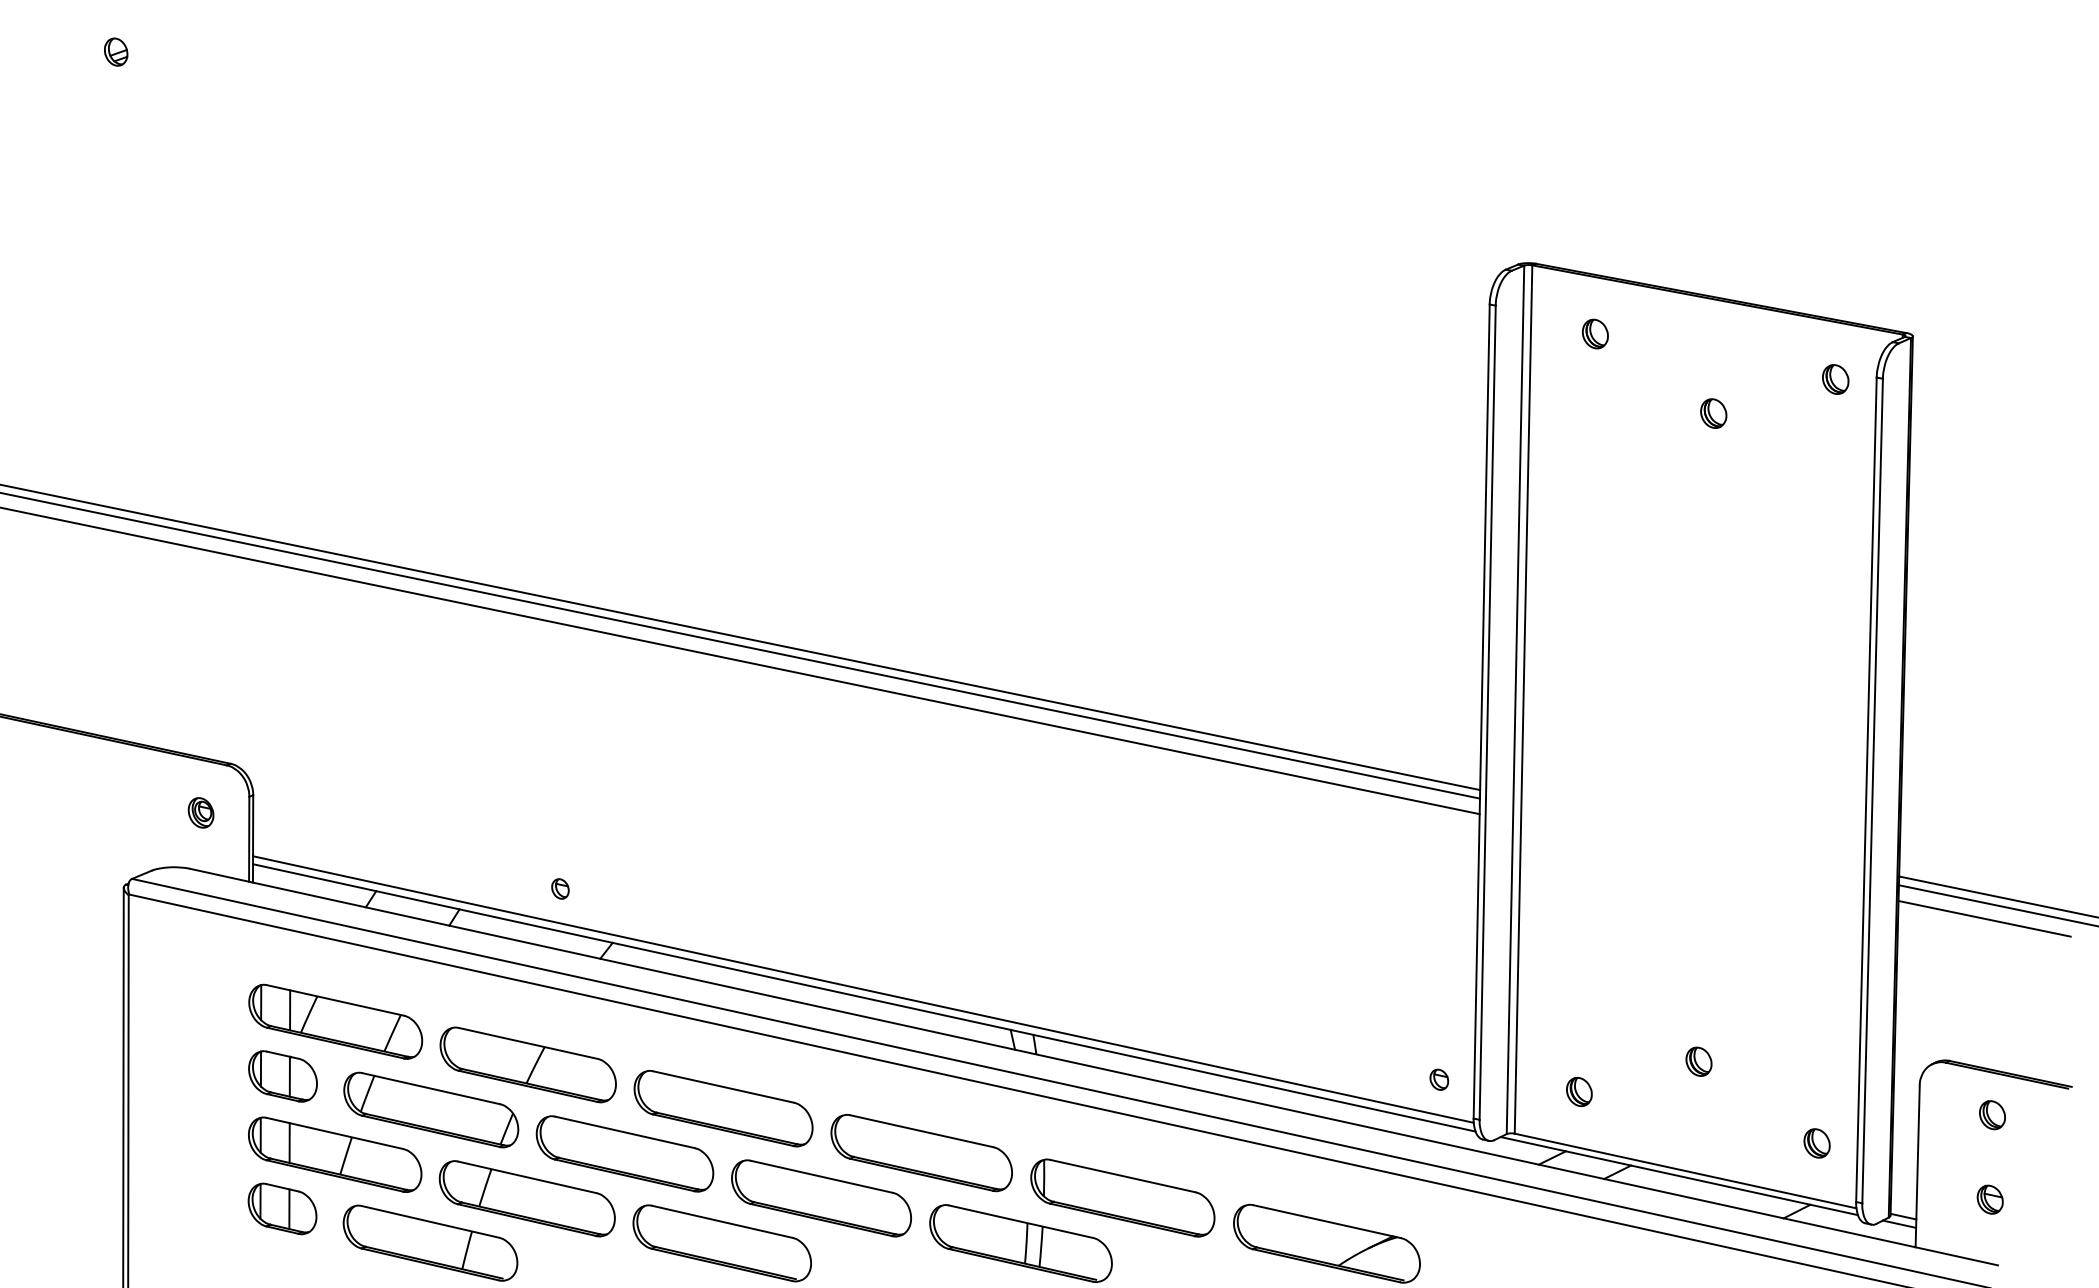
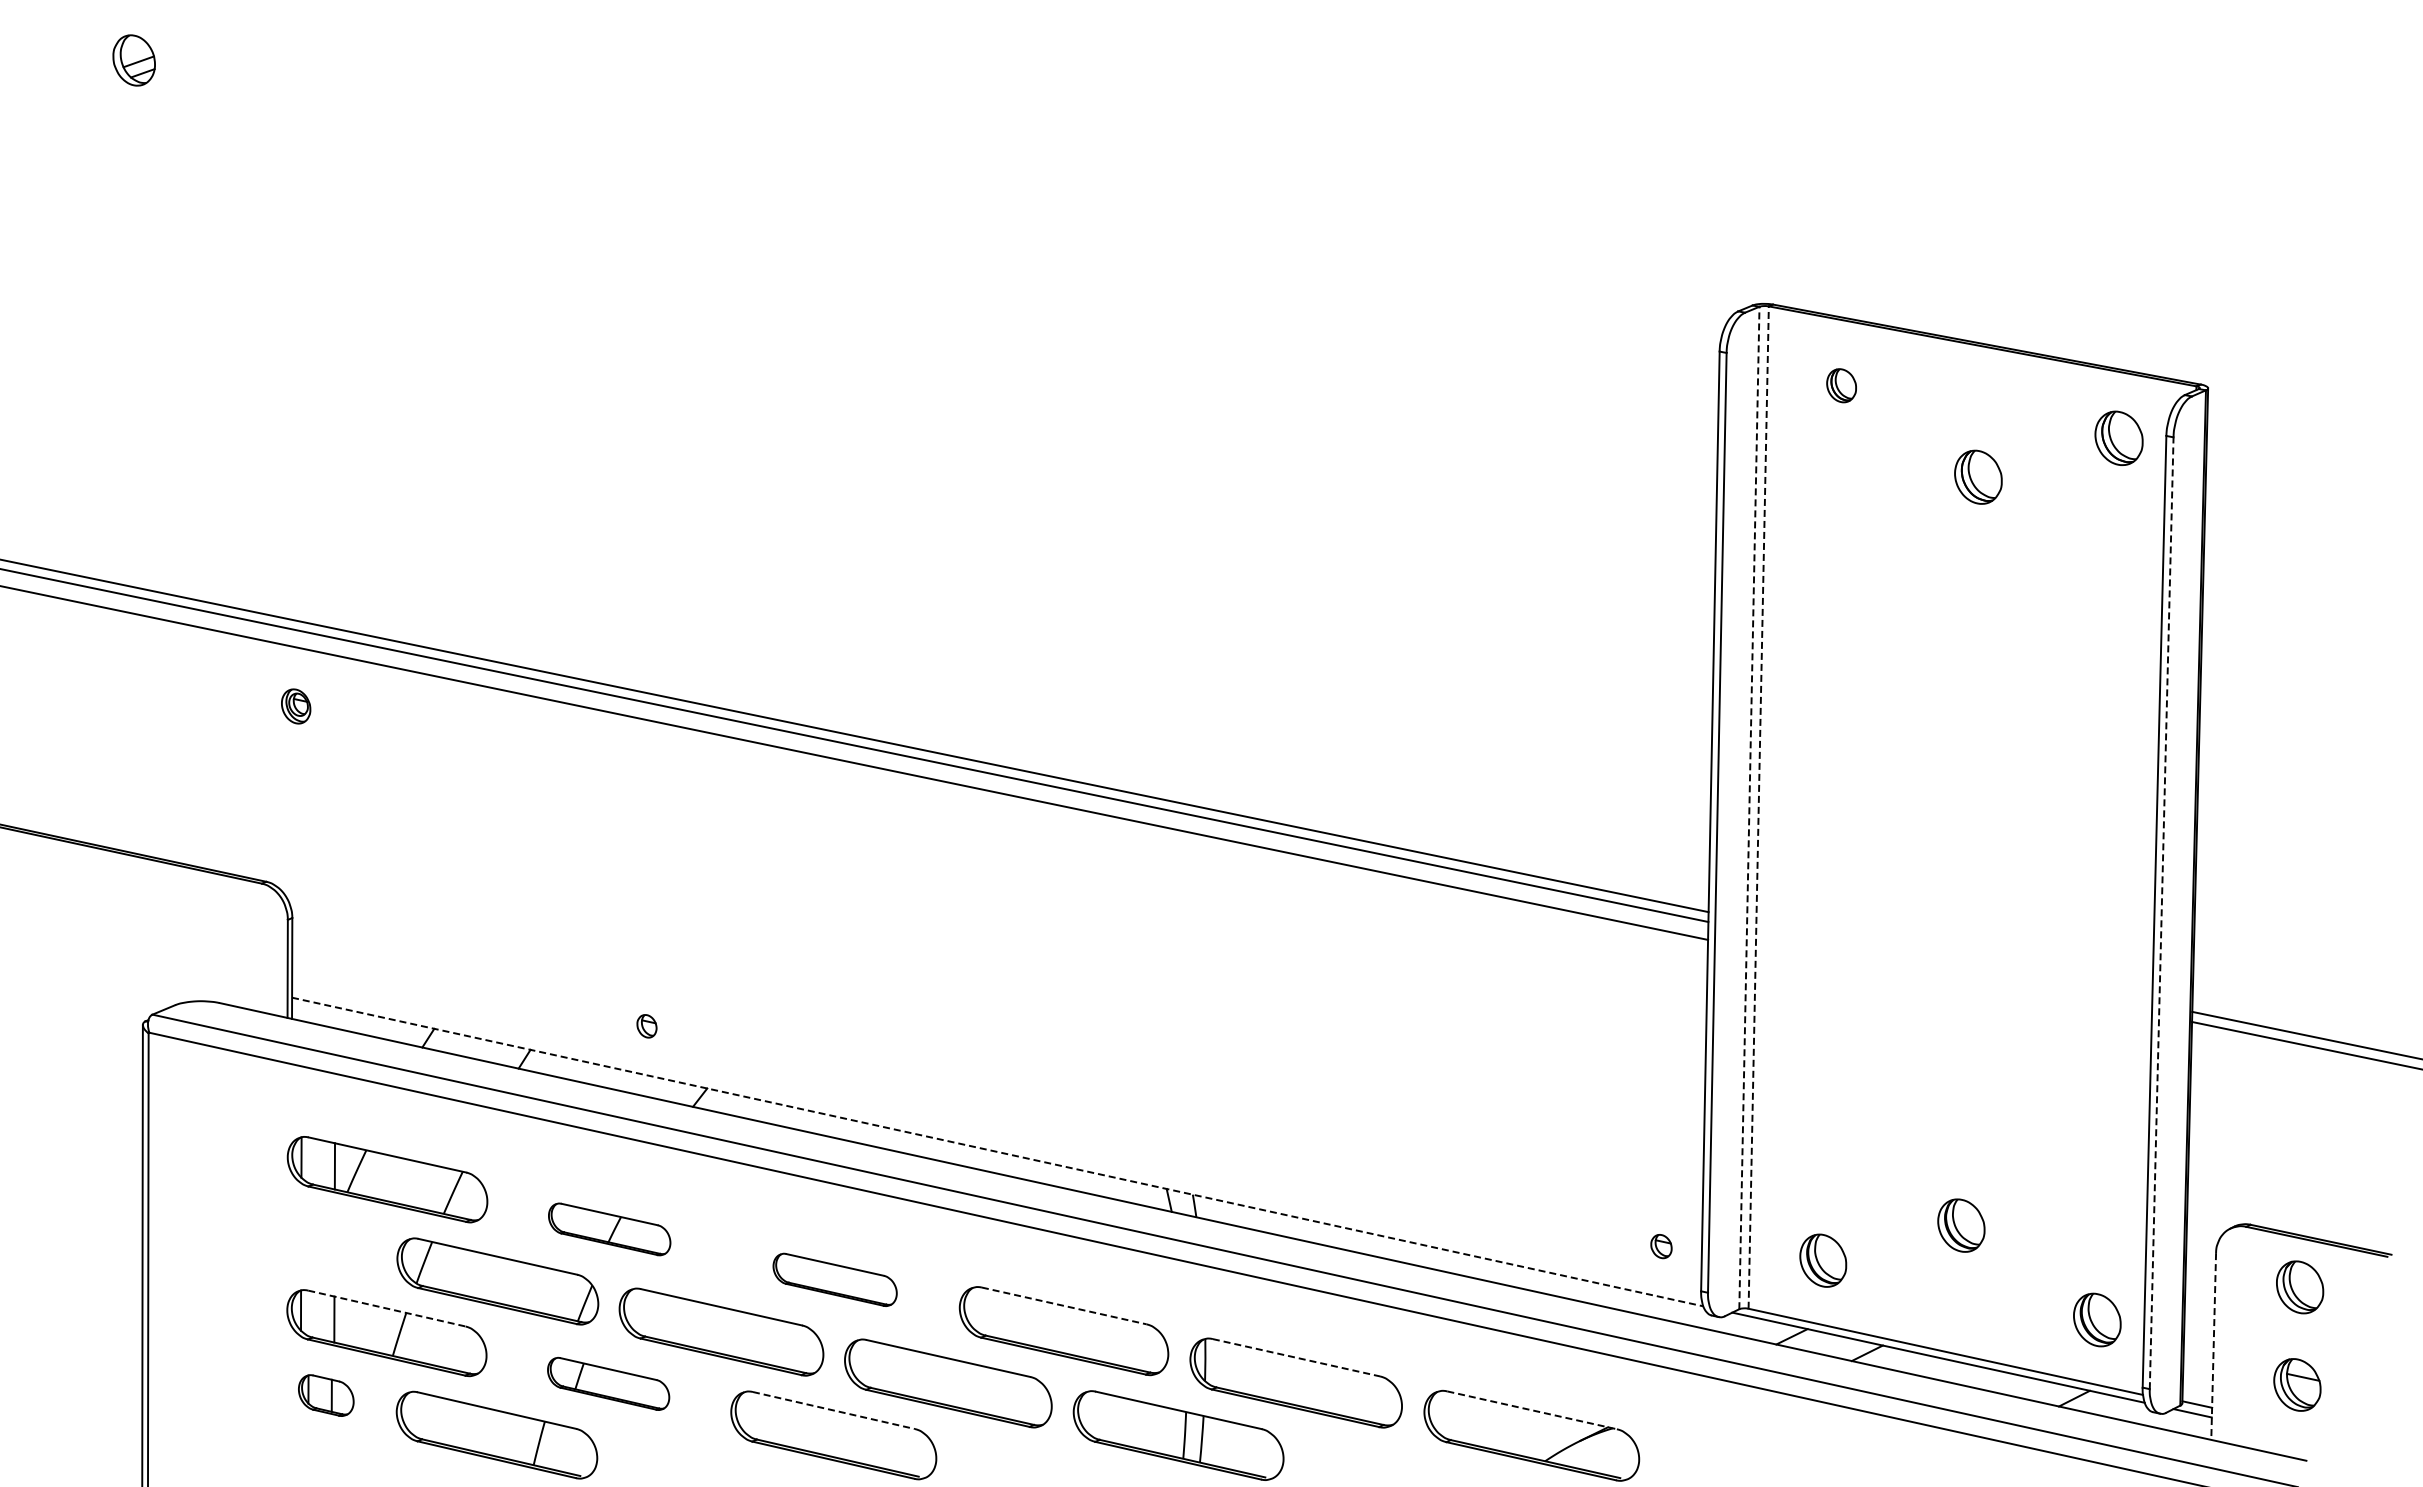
part: (115, 51) -> (133, 59), size x1.6
part: (1835, 378) -> (2118, 437), size x1.6
part: (1713, 413) -> (1977, 477), size x1.6
line: (1515, 699) -> (1749, 807), solid -> dashed
line: (1523, 699) -> (1758, 807), solid -> dashed
line: (1872, 790) -> (2161, 912), solid -> dashed
part: (201, 812) -> (296, 706), moved
line: (1984, 918) -> (2290, 1060), removed
line: (863, 989) -> (996, 1142), removed
line: (864, 998) -> (998, 1152), solid -> dashed
part: (1698, 1061) -> (1960, 1225), size x1.6
part: (527, 1065) -> (609, 1229), size x0.6
part: (282, 1076) -> (326, 1242), removed
part: (1578, 1091) -> (1822, 1260), size x1.6
part: (722, 1108) -> (834, 1279), size x0.6
part: (1992, 1115) -> (2299, 1287), size x1.6
line: (922, 1131) -> (1064, 1306), solid -> dashed
line: (334, 1133) -> (386, 1308), solid -> dashed
part: (1817, 1142) -> (2097, 1319), size x1.6
line: (1917, 1167) -> (2213, 1347), solid -> dashed
line: (1123, 1175) -> (1296, 1357), solid -> dashed
part: (527, 1198) -> (608, 1383), size x0.6
part: (1990, 1199) -> (2297, 1384), size x1.6
part: (282, 1208) -> (326, 1395), size x0.7
line: (722, 1221) -> (834, 1410), solid -> dashed
line: (1327, 1221) -> (1532, 1410), solid -> dashed

